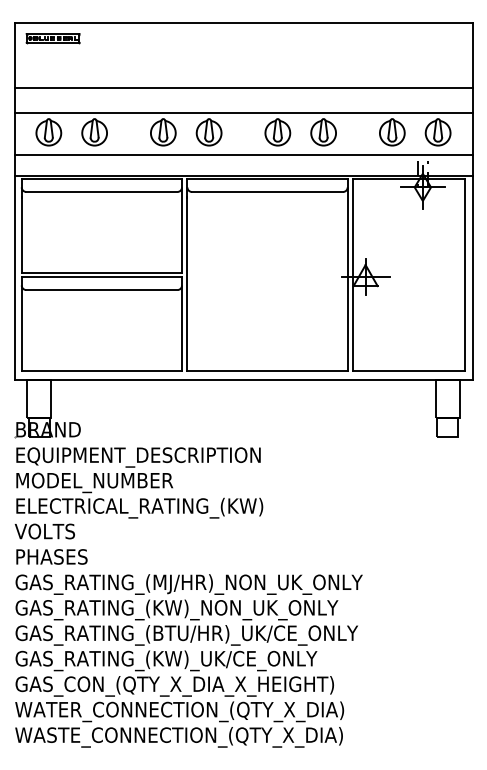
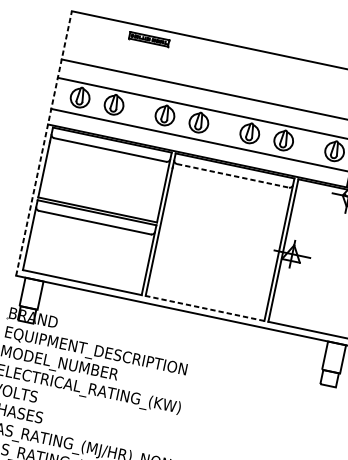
part: (52, 38) -> (148, 39), moved
line: (267, 191) -> (233, 175), solid -> dashed
line: (14, 201) -> (44, 143), solid -> dashed
line: (267, 370) -> (205, 308), solid -> dashed

